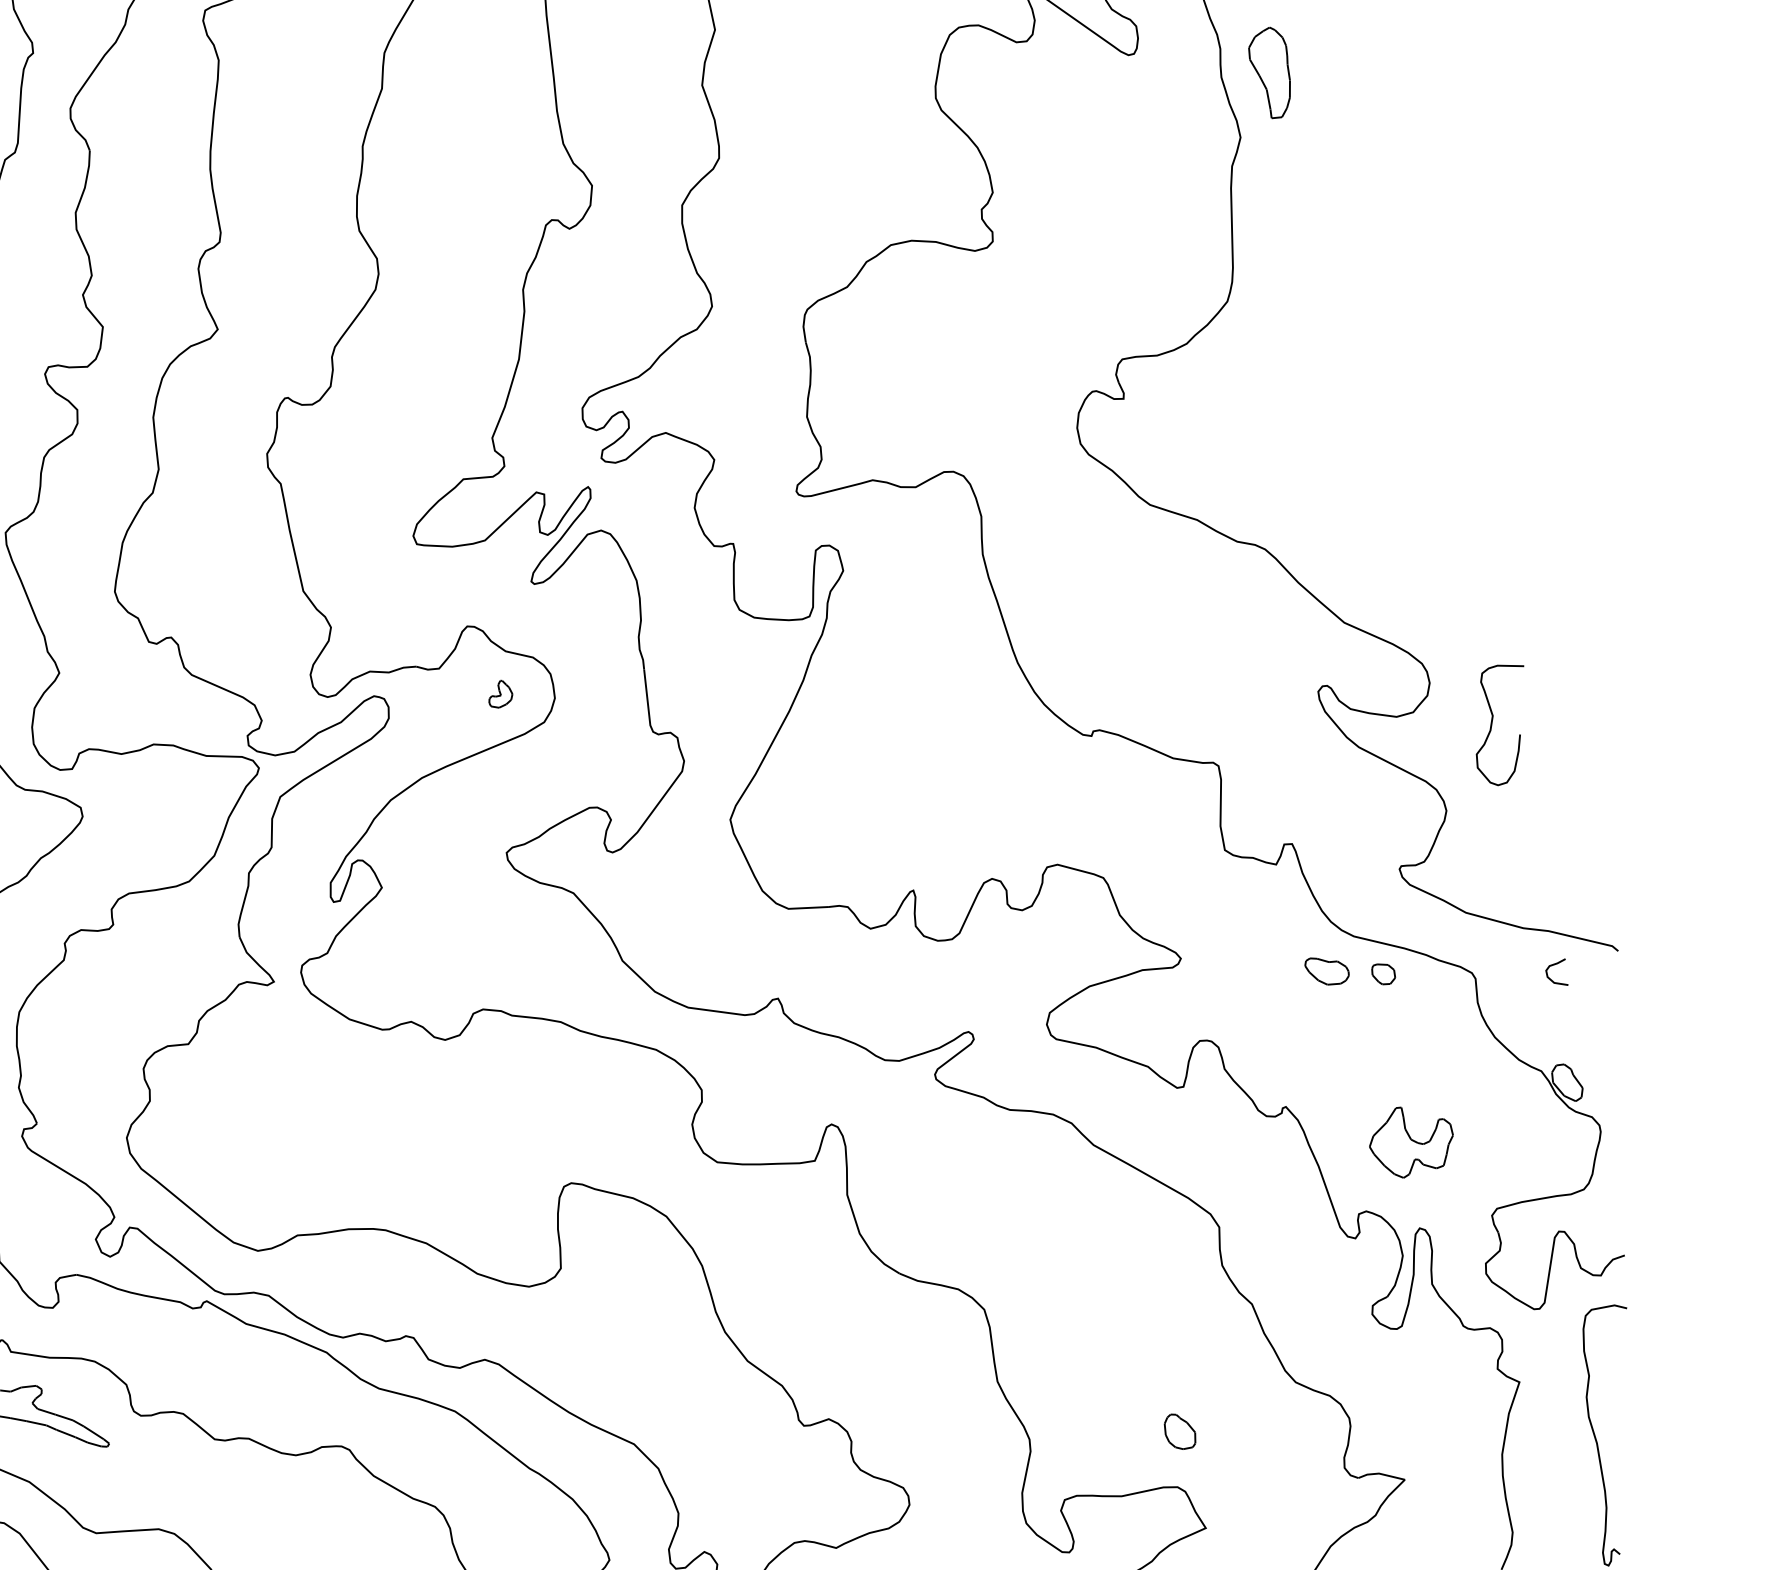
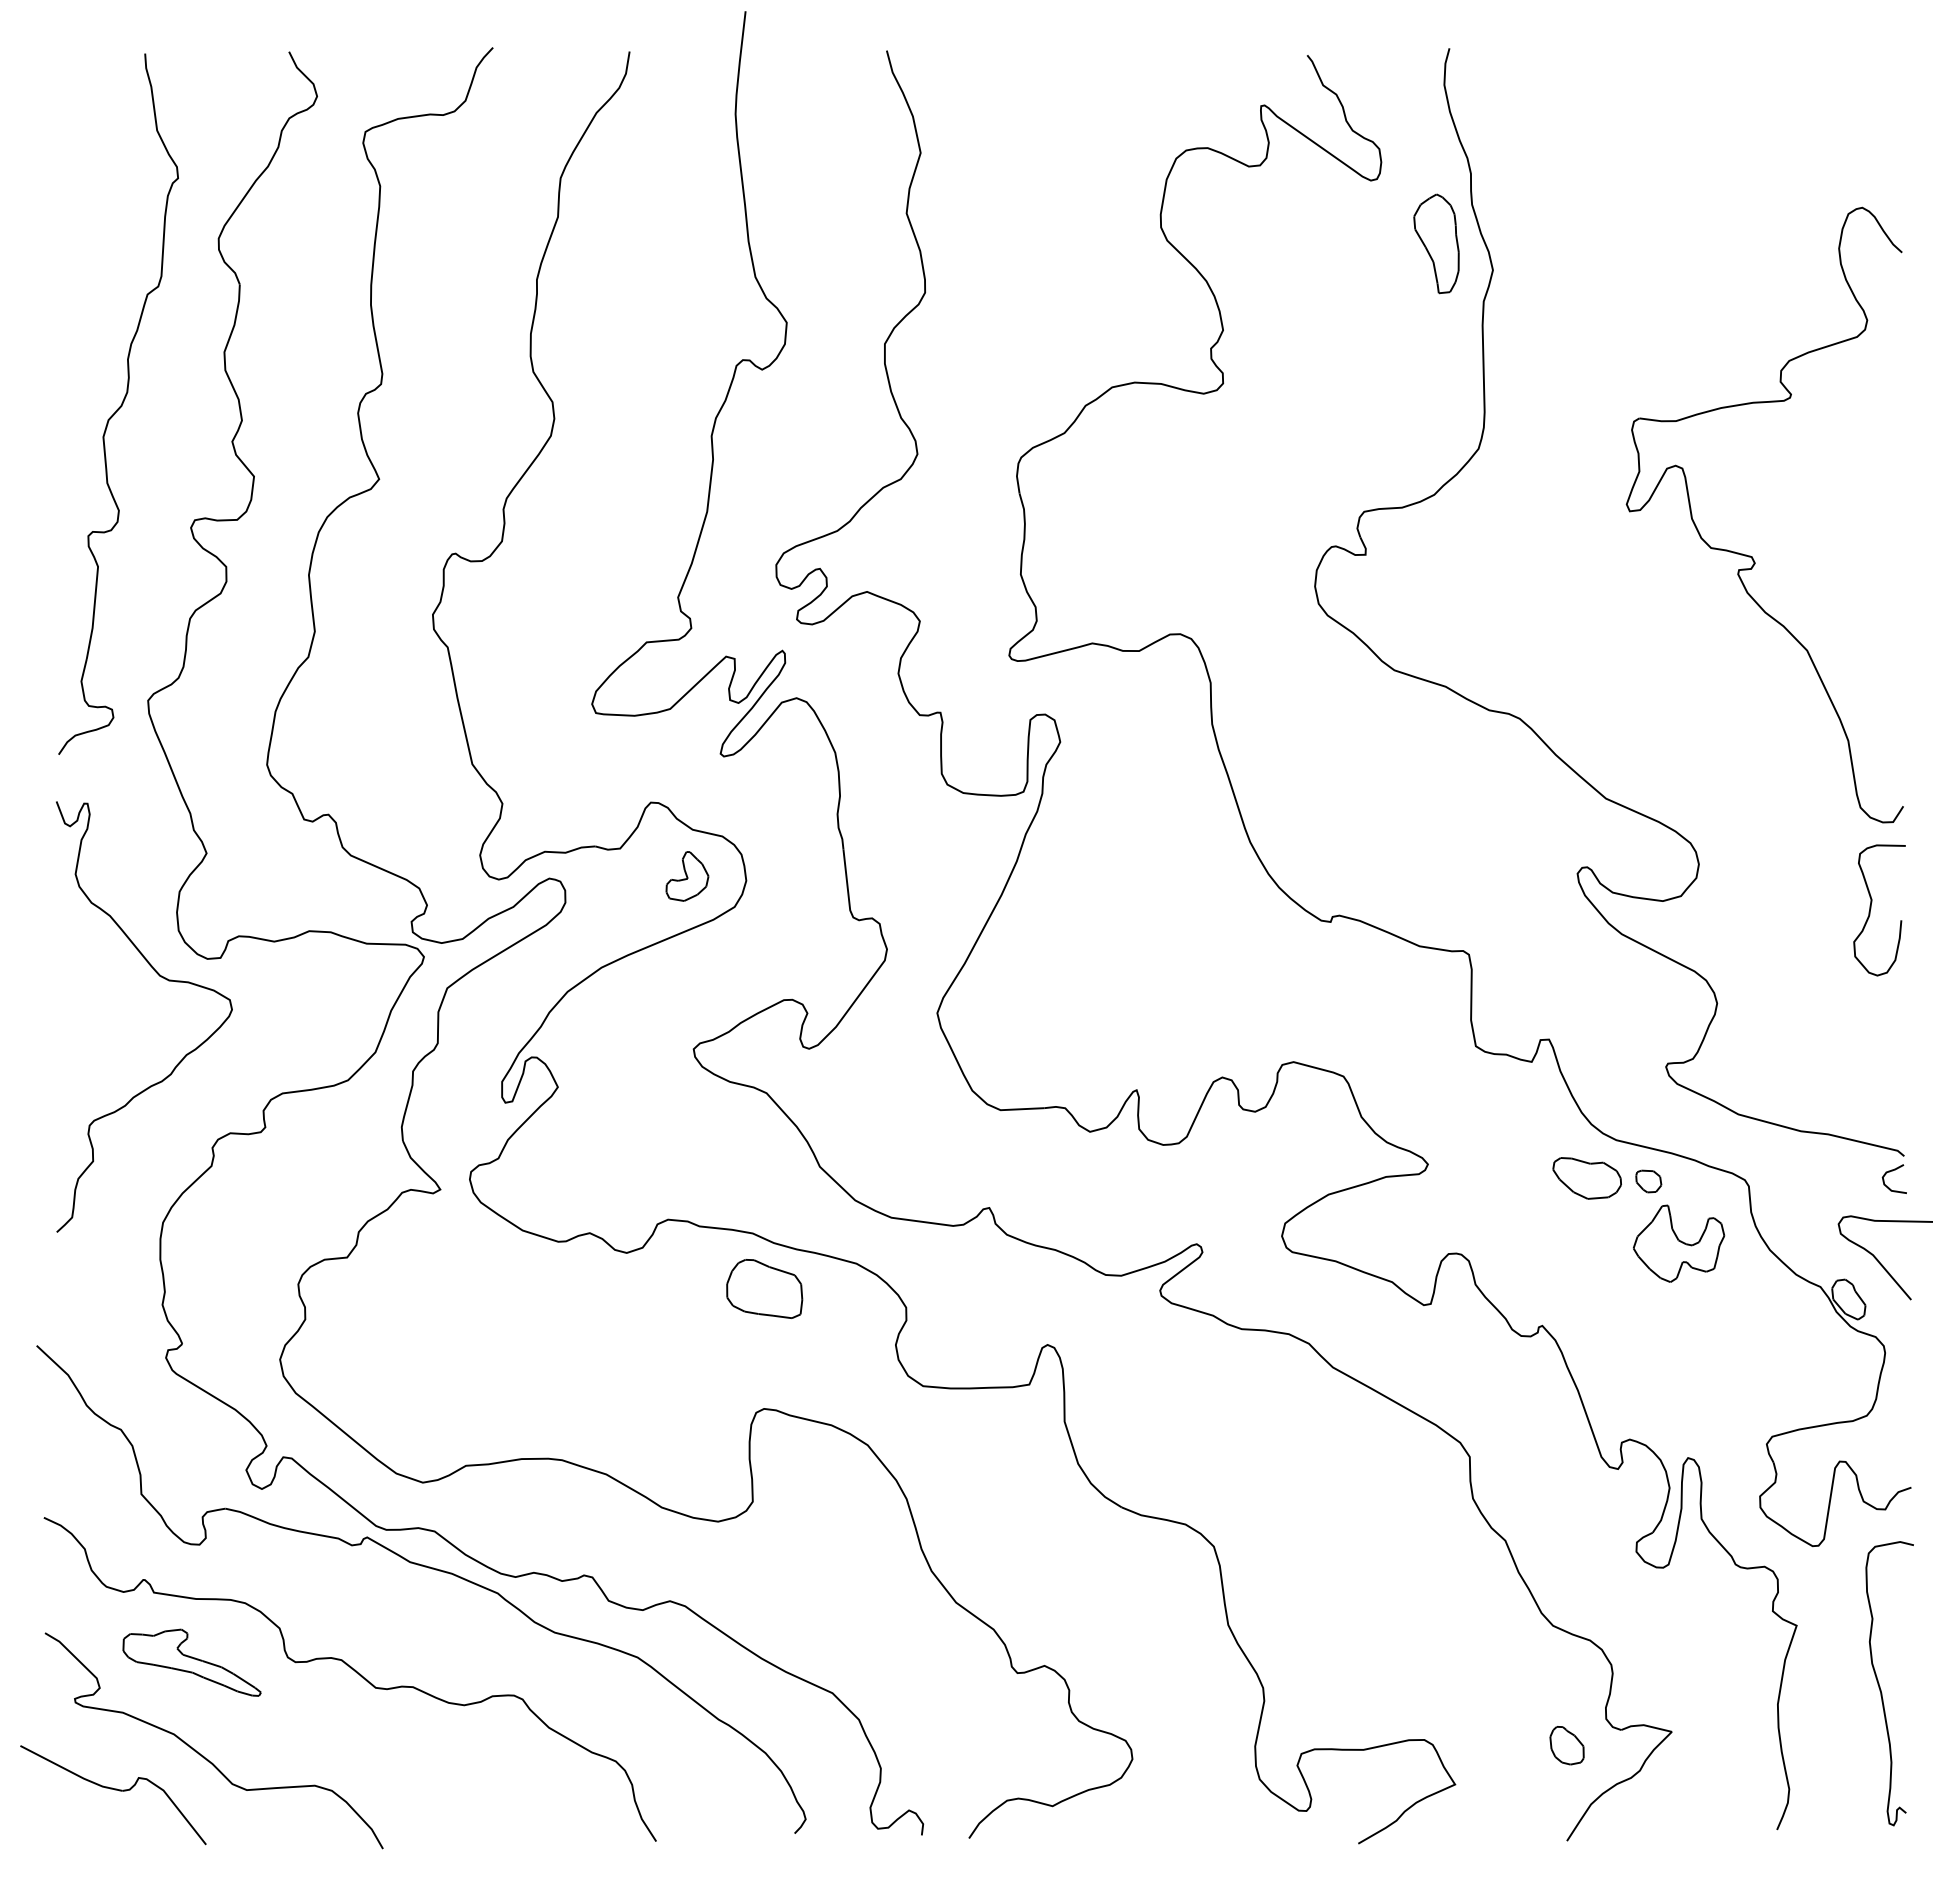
part: (1269, 72) -> (1436, 243), moved
part: (1477, 399) -> (1750, 555), added
part: (500, 694) -> (687, 876), size x1.67
curve: (1492, 723) -> (1871, 908), moved
curve: (1555, 965) -> (1892, 1171), moved
part: (1326, 971) -> (1586, 1178), size x1.43
curve: (1594, 1045) -> (1878, 1259), added
part: (571, 1072) -> (764, 1288), added
part: (1411, 1142) -> (1679, 1243), moved
part: (1179, 1431) -> (1566, 1745), moved

